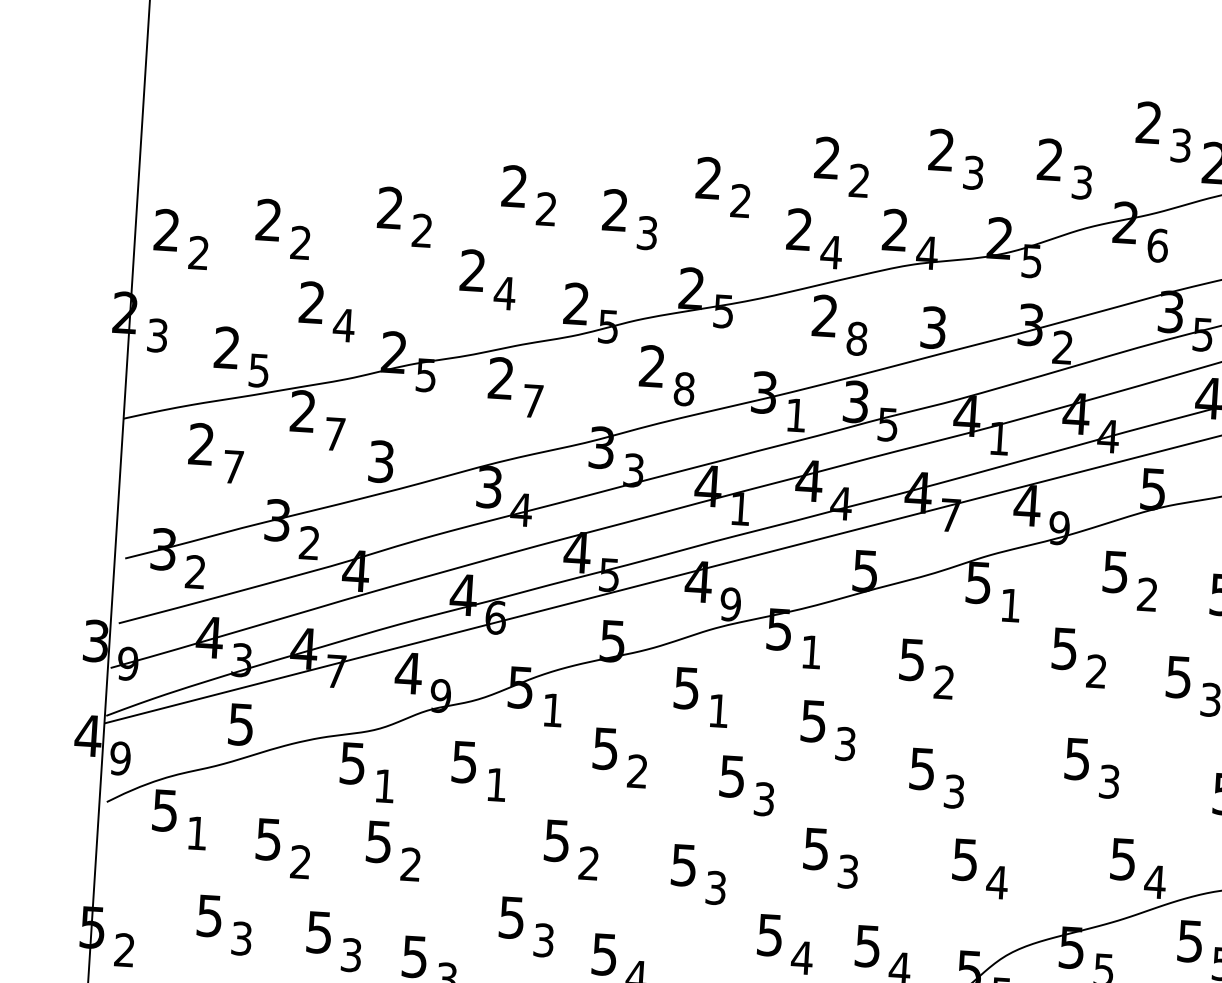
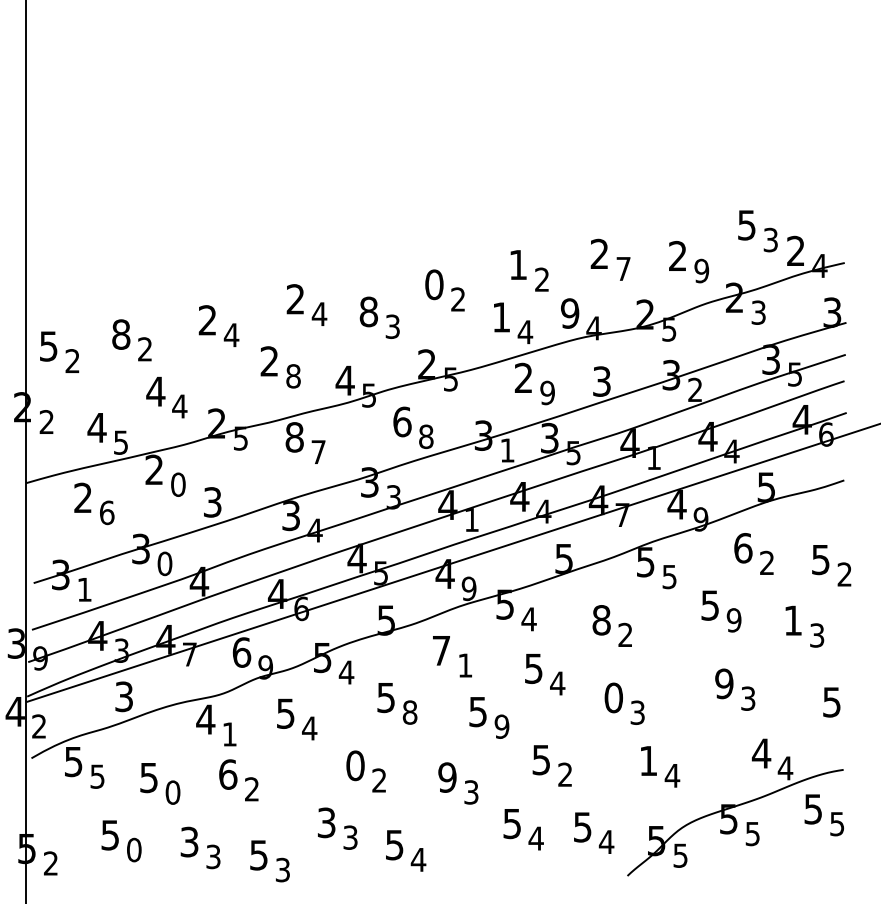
text: (1148, 123) -> (746, 225), 2 -> 5
text: (826, 157) -> (517, 264), 2 -> 1
text: (973, 172) -> (623, 268), 3 -> 7
text: (709, 177) -> (434, 284), 2 -> 0
text: (1081, 181) -> (701, 270), 3 -> 9
text: (546, 208) -> (319, 313), 2 -> 4
text: (614, 209) -> (368, 311), 2 -> 8
text: (269, 220) -> (121, 334), 2 -> 8
text: (798, 229) -> (500, 317), 2 -> 1
text: (166, 230) -> (48, 346), 2 -> 5
text: (895, 230) -> (570, 313), 2 -> 9
text: (422, 231) -> (231, 335), 2 -> 4
text: (1157, 245) -> (758, 312), 6 -> 3
text: (504, 293) -> (293, 376), 4 -> 8
text: (311, 302) -> (155, 391), 2 -> 4
text: (575, 303) -> (344, 380), 2 -> 4
text: (157, 336) -> (46, 422), 3 -> 2
text: (856, 339) -> (547, 393), 8 -> 9
text: (226, 347) -> (96, 427), 2 -> 4
text: (652, 365) -> (402, 421), 2 -> 6
text: (500, 378) -> (294, 437), 2 -> 8
text: (335, 433) -> (178, 484), 7 -> 0
text: (234, 466) -> (107, 512), 7 -> 6
text: (308, 542) -> (164, 563), 2 -> 0
text: (195, 571) -> (84, 589), 2 -> 1
text: (1115, 572) -> (743, 548), 5 -> 6
text: (1010, 606) -> (669, 577), 1 -> 5
text: (810, 652) -> (528, 619), 1 -> 4
text: (912, 660) -> (601, 620), 5 -> 8
text: (1095, 671) -> (733, 620), 2 -> 9
text: (408, 673) -> (241, 652), 4 -> 6
text: (1177, 676) -> (792, 620), 5 -> 1
text: (685, 689) -> (440, 651), 5 -> 7
text: (552, 710) -> (346, 672), 1 -> 4
text: (241, 724) -> (124, 696), 5 -> 3
text: (845, 743) -> (557, 683), 3 -> 4
text: (120, 758) -> (39, 726), 9 -> 2
text: (1077, 758) -> (724, 683), 5 -> 9
text: (352, 763) -> (205, 719), 5 -> 4
text: (922, 768) -> (613, 697), 5 -> 0
text: (636, 771) -> (409, 712), 2 -> 8
text: (496, 784) -> (309, 728), 1 -> 4
text: (763, 798) -> (501, 726), 3 -> 9
text: (197, 833) -> (97, 776), 1 -> 5
text: (557, 840) -> (355, 765), 5 -> 0
text: (379, 841) -> (228, 774), 5 -> 6
text: (1123, 859) -> (761, 753), 5 -> 4
text: (965, 860) -> (648, 761), 5 -> 1
text: (300, 861) -> (172, 792), 2 -> 0
text: (684, 865) -> (447, 777), 5 -> 9
text: (848, 871) -> (565, 774), 3 -> 2
text: (511, 917) -> (326, 822), 5 -> 3
text: (319, 931) -> (189, 841), 5 -> 3
text: (242, 937) -> (134, 849), 3 -> 0

